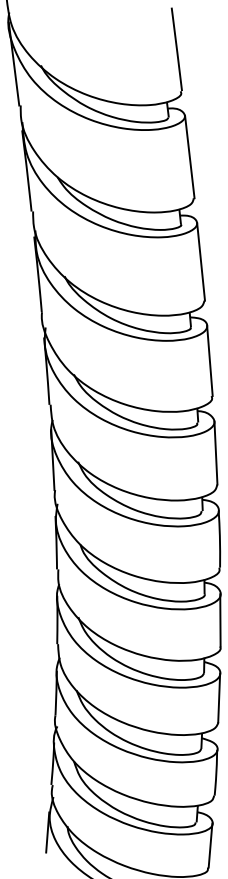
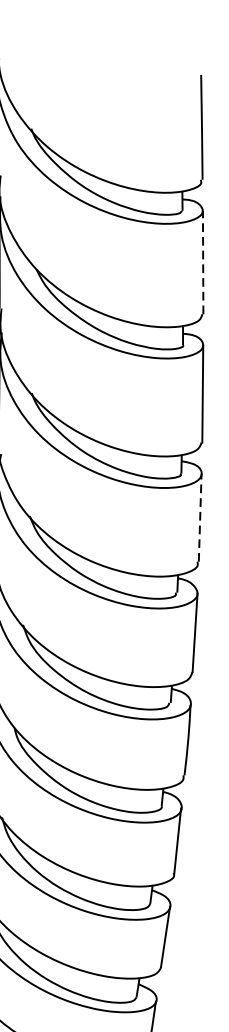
line: (189, 156) -> (202, 261), solid -> dashed
line: (209, 360) -> (199, 517), solid -> dashed

